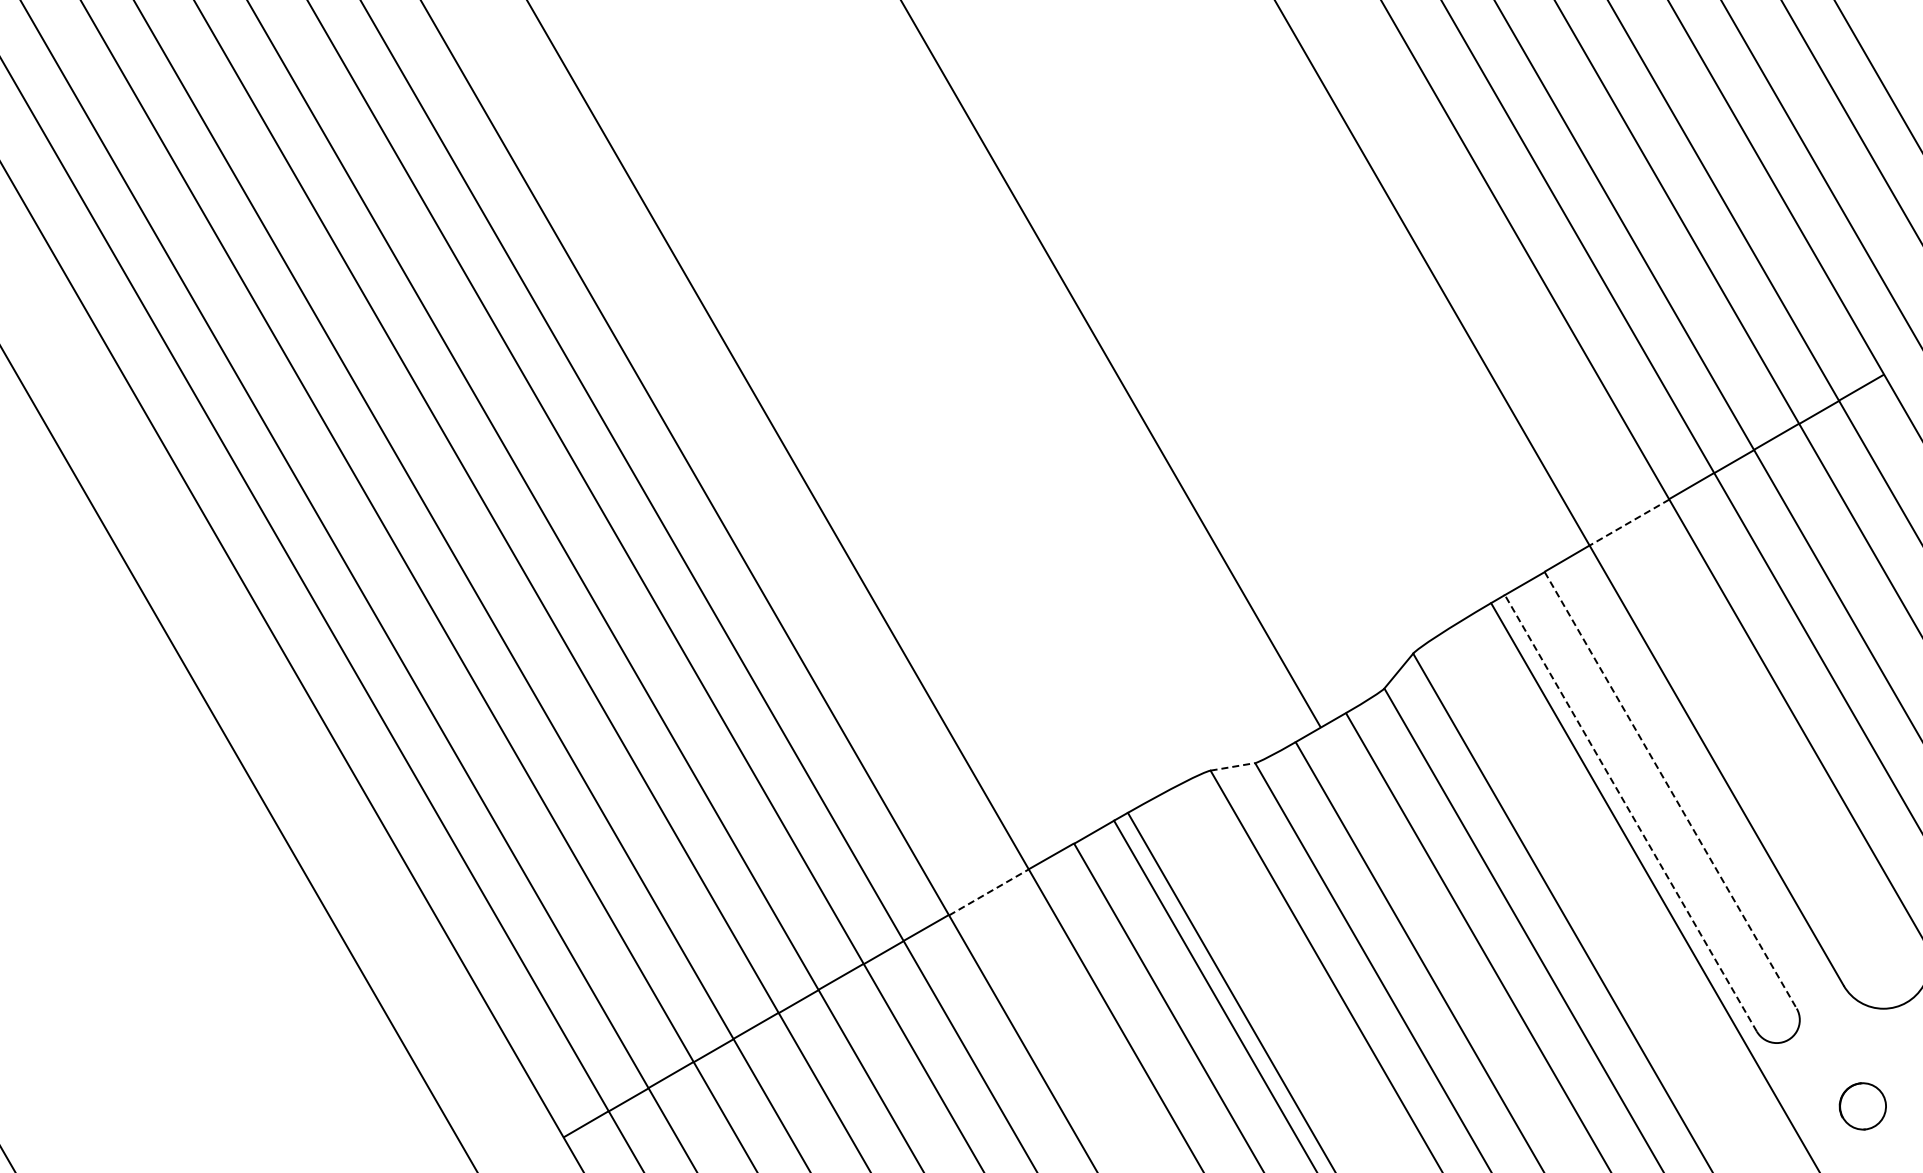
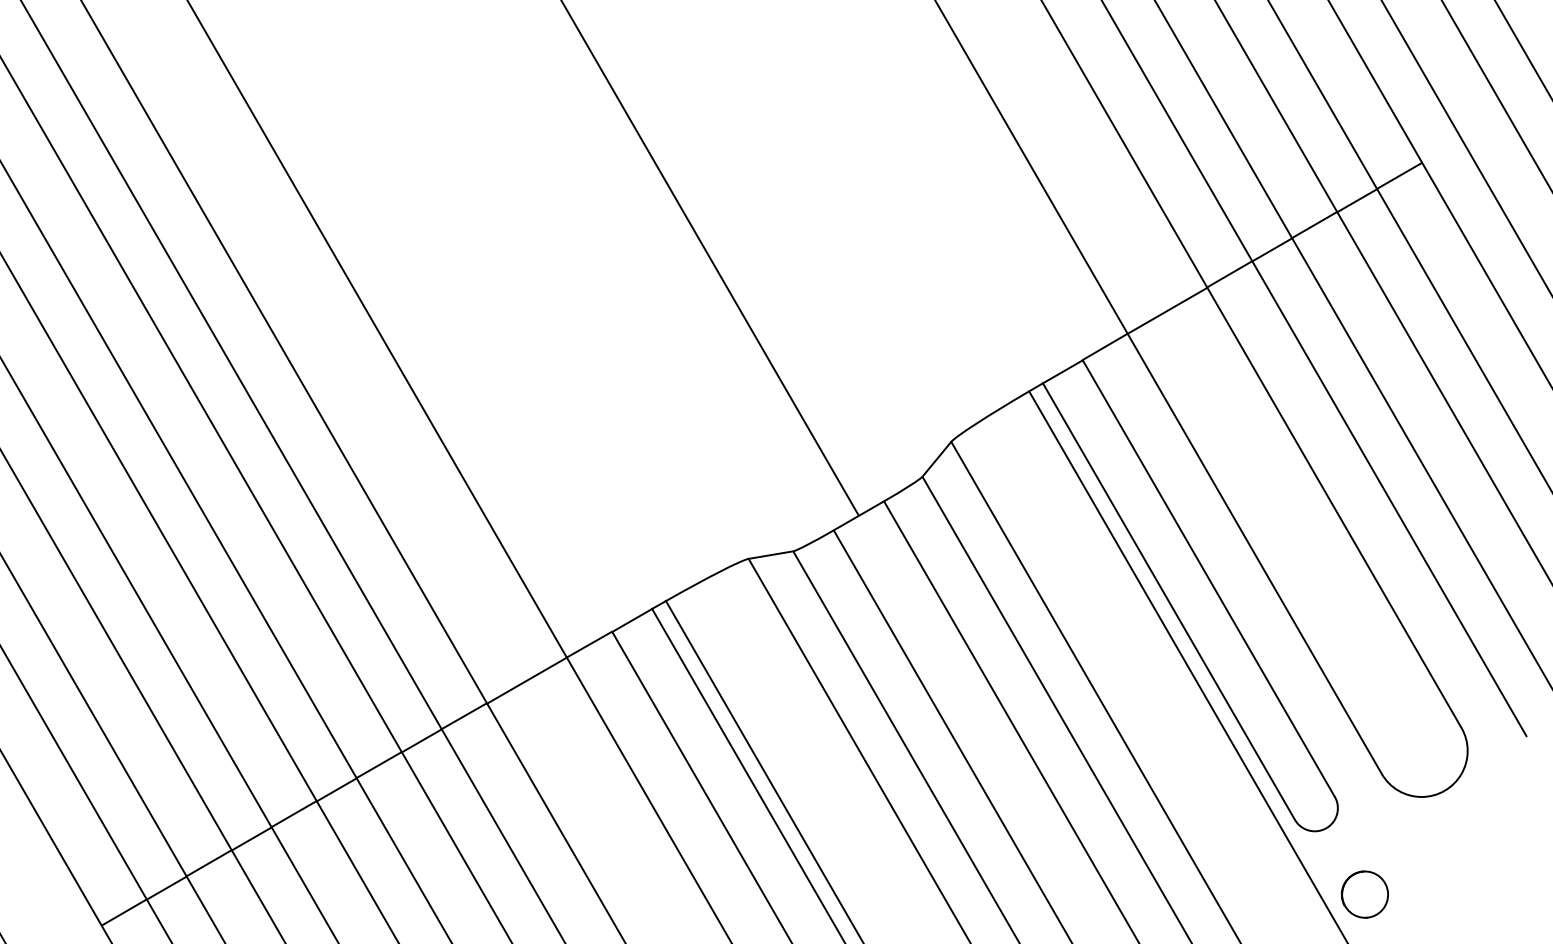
line: (1629, 522) -> (1167, 310), dashed -> solid
line: (1232, 766) -> (770, 554), dashed -> solid
line: (1670, 790) -> (1208, 578), dashed -> solid
line: (1630, 812) -> (1168, 600), dashed -> solid
line: (989, 892) -> (527, 680), dashed -> solid
part: (1862, 1106) -> (1364, 894), moved

